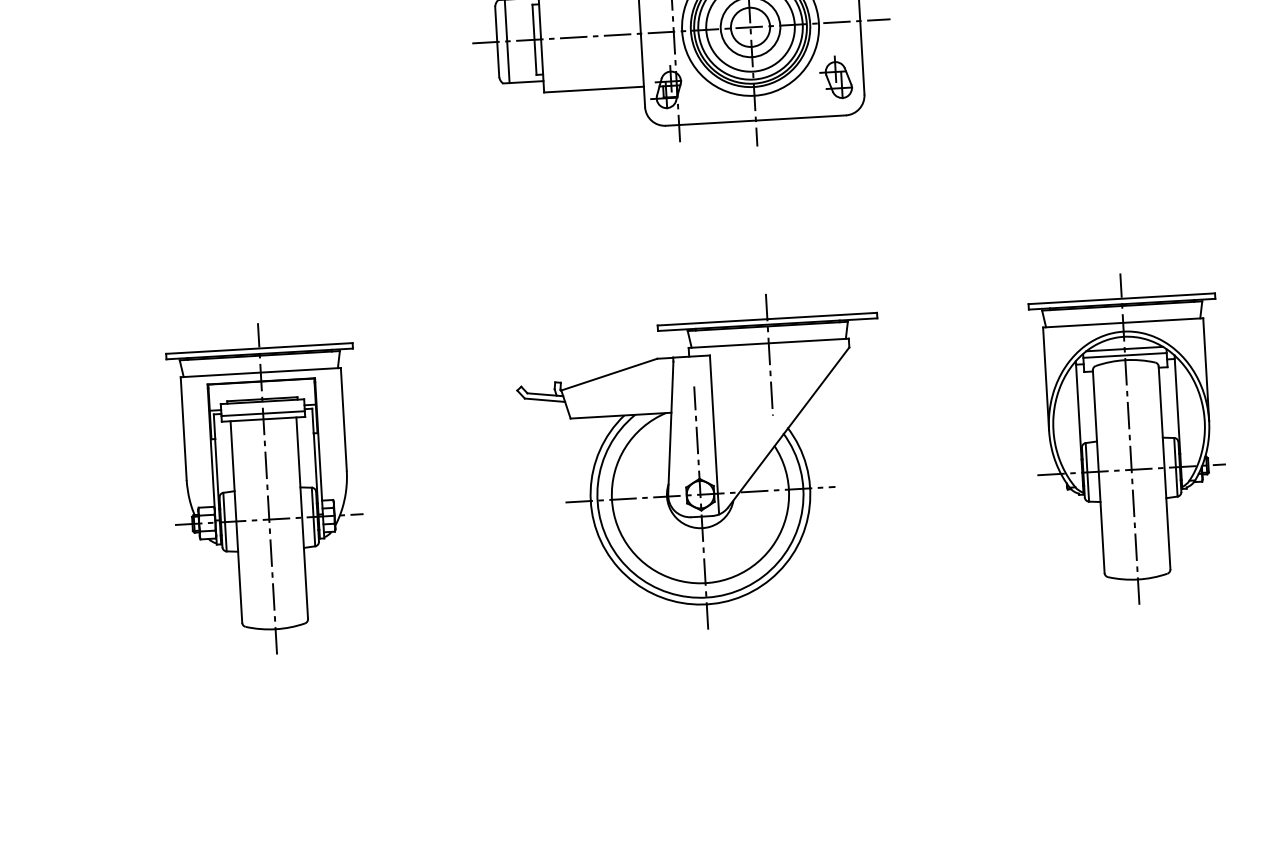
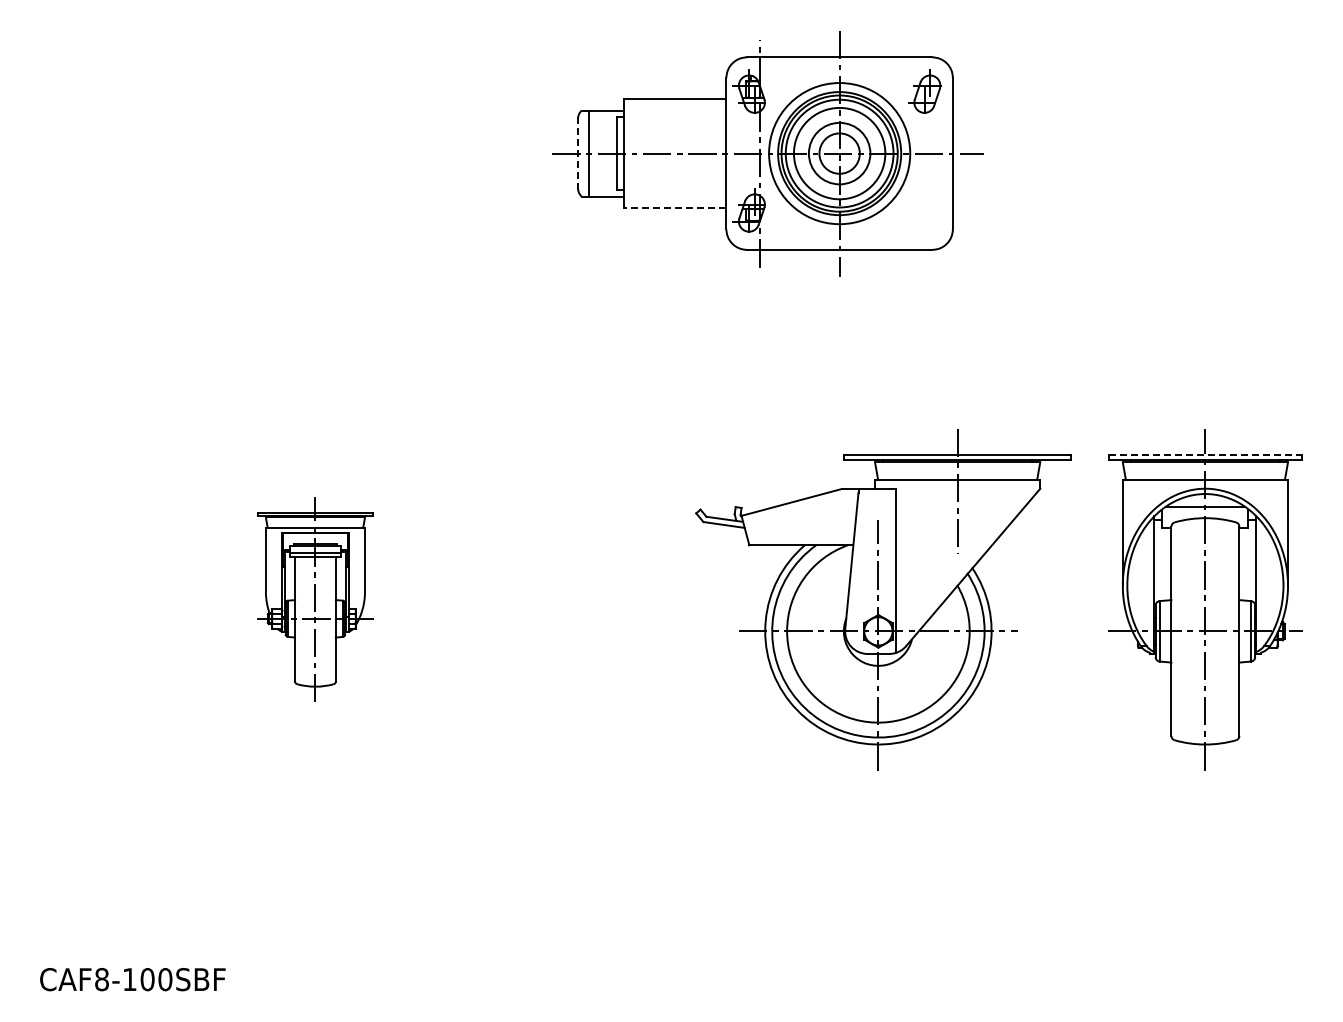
line: (497, 42) -> (578, 154), solid -> dashed
part: (835, 77) -> (924, 210), removed
line: (593, 89) -> (674, 208), solid -> dashed
line: (1121, 298) -> (1205, 454), solid -> dashed
line: (1125, 355) -> (1205, 513), removed
part: (703, 463) -> (883, 599), moved
part: (267, 488) -> (315, 599), size x0.6

